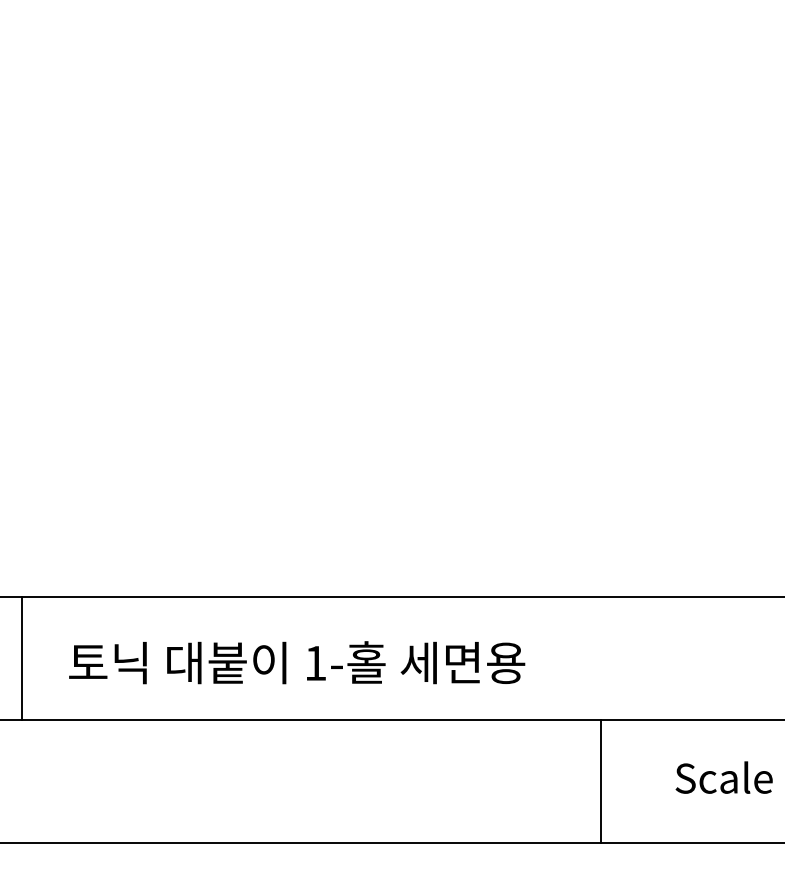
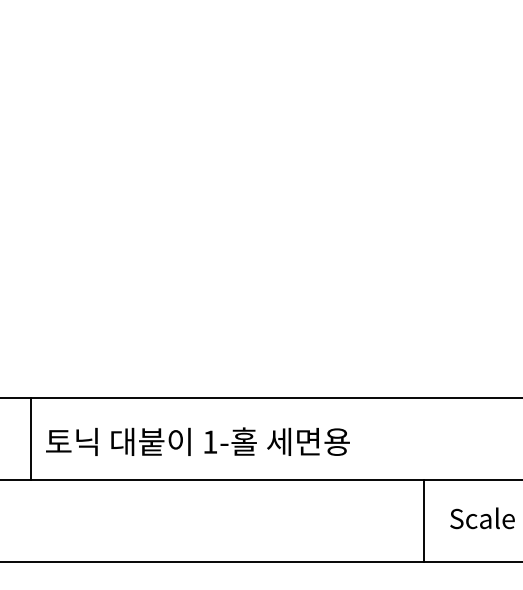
line: (21, 657) -> (30, 438), moved
line: (601, 780) -> (423, 520), moved

